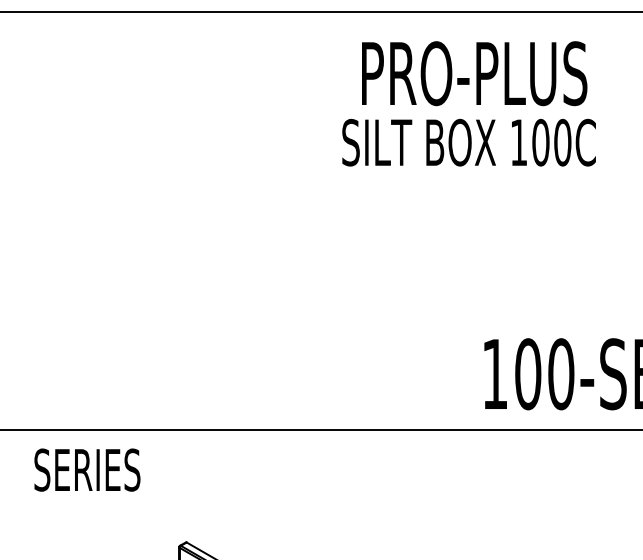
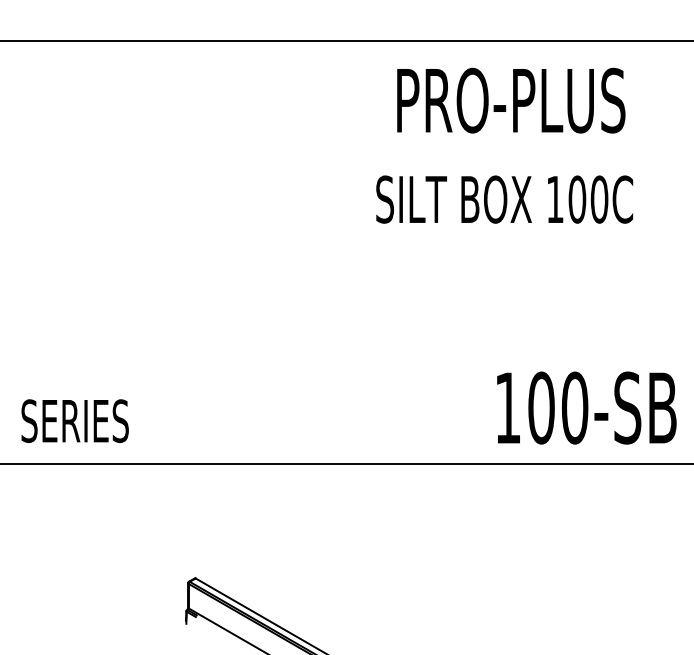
text: (474, 73) -> (511, 100), moved
text: (468, 142) -> (504, 199), moved
text: (86, 469) -> (74, 420), moved

